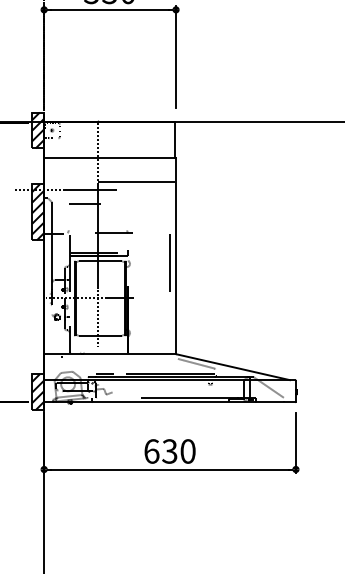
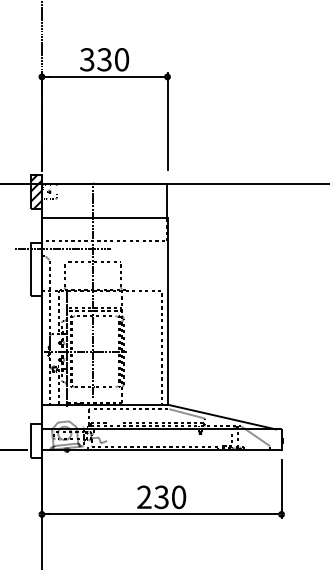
hatch: (37, 212) -> (35, 269), removed
hatch: (37, 391) -> (35, 440), removed
text: (151, 451) -> (144, 497), 630 -> 230

